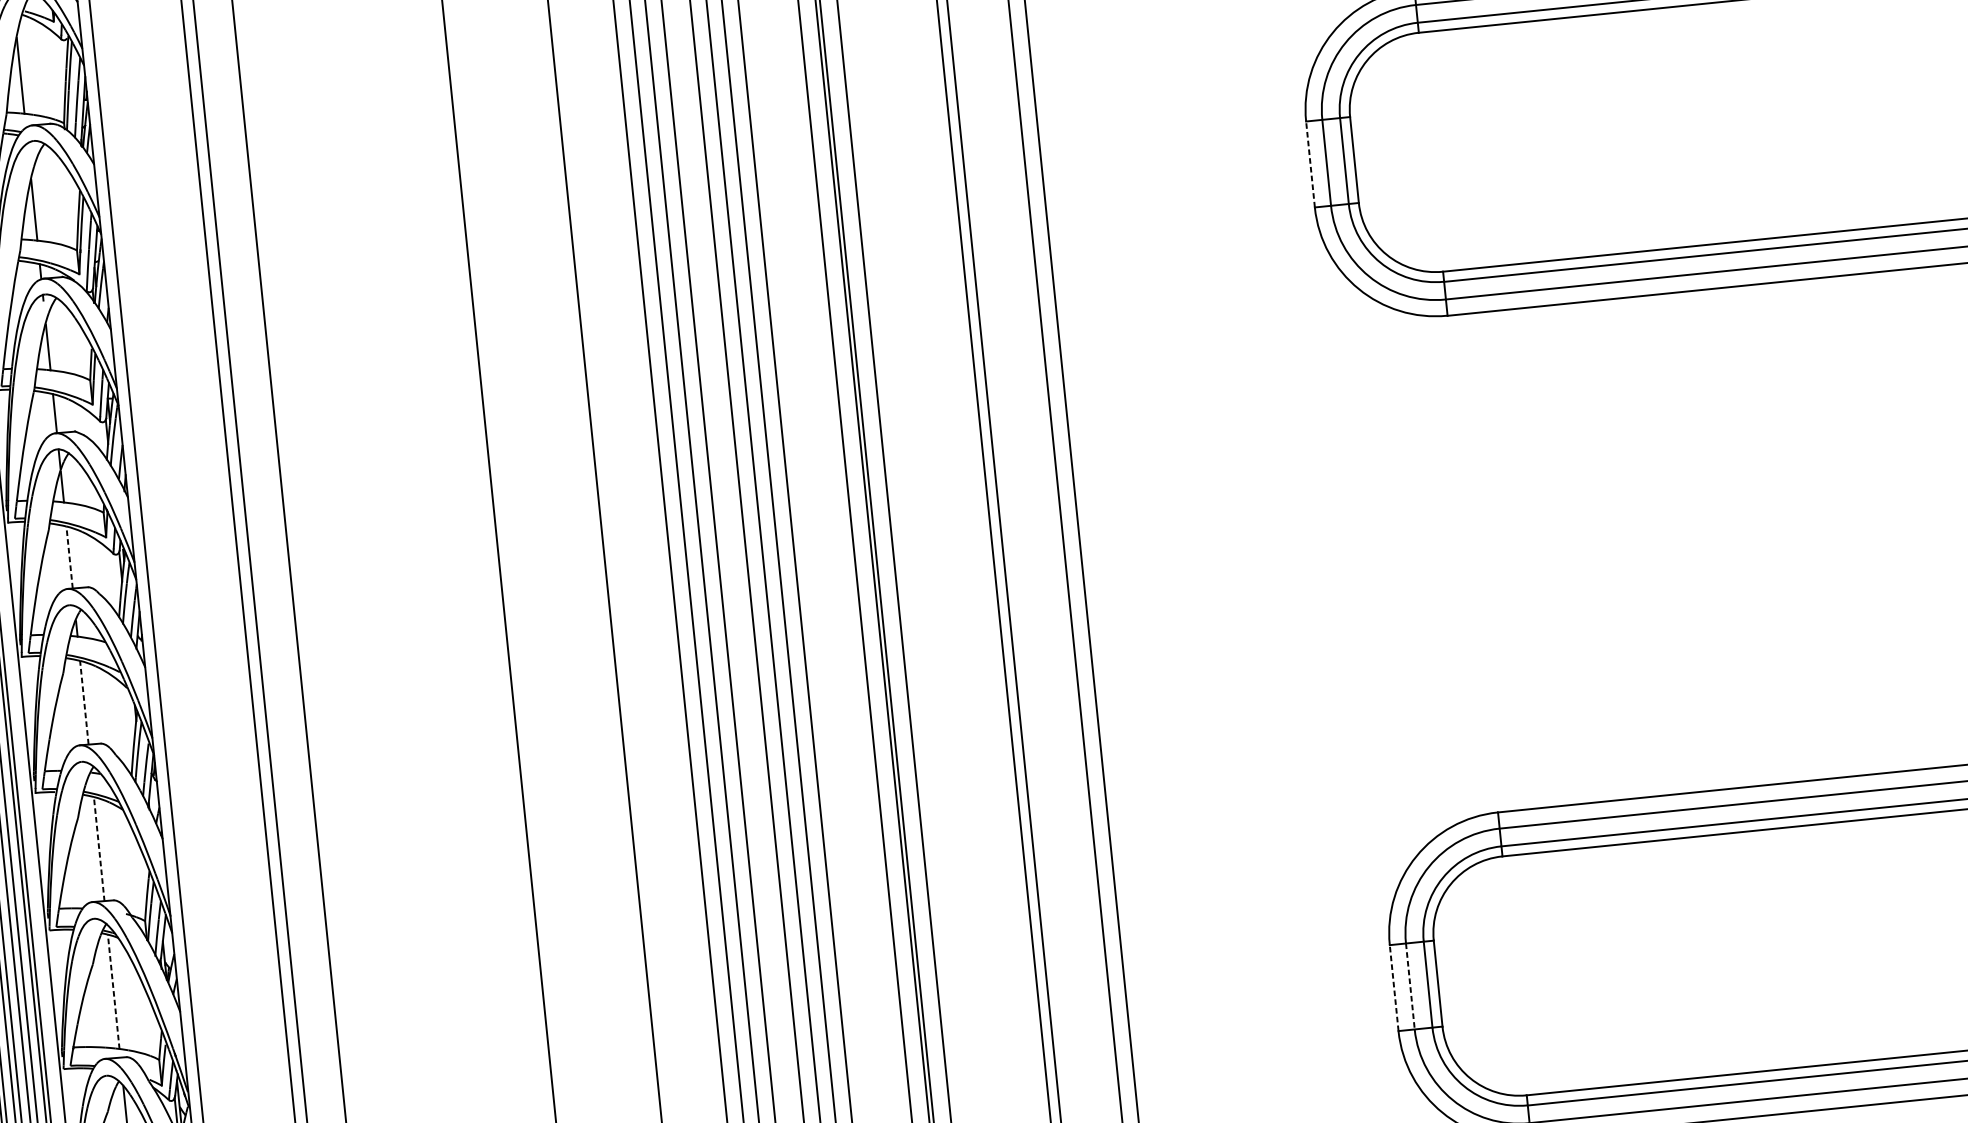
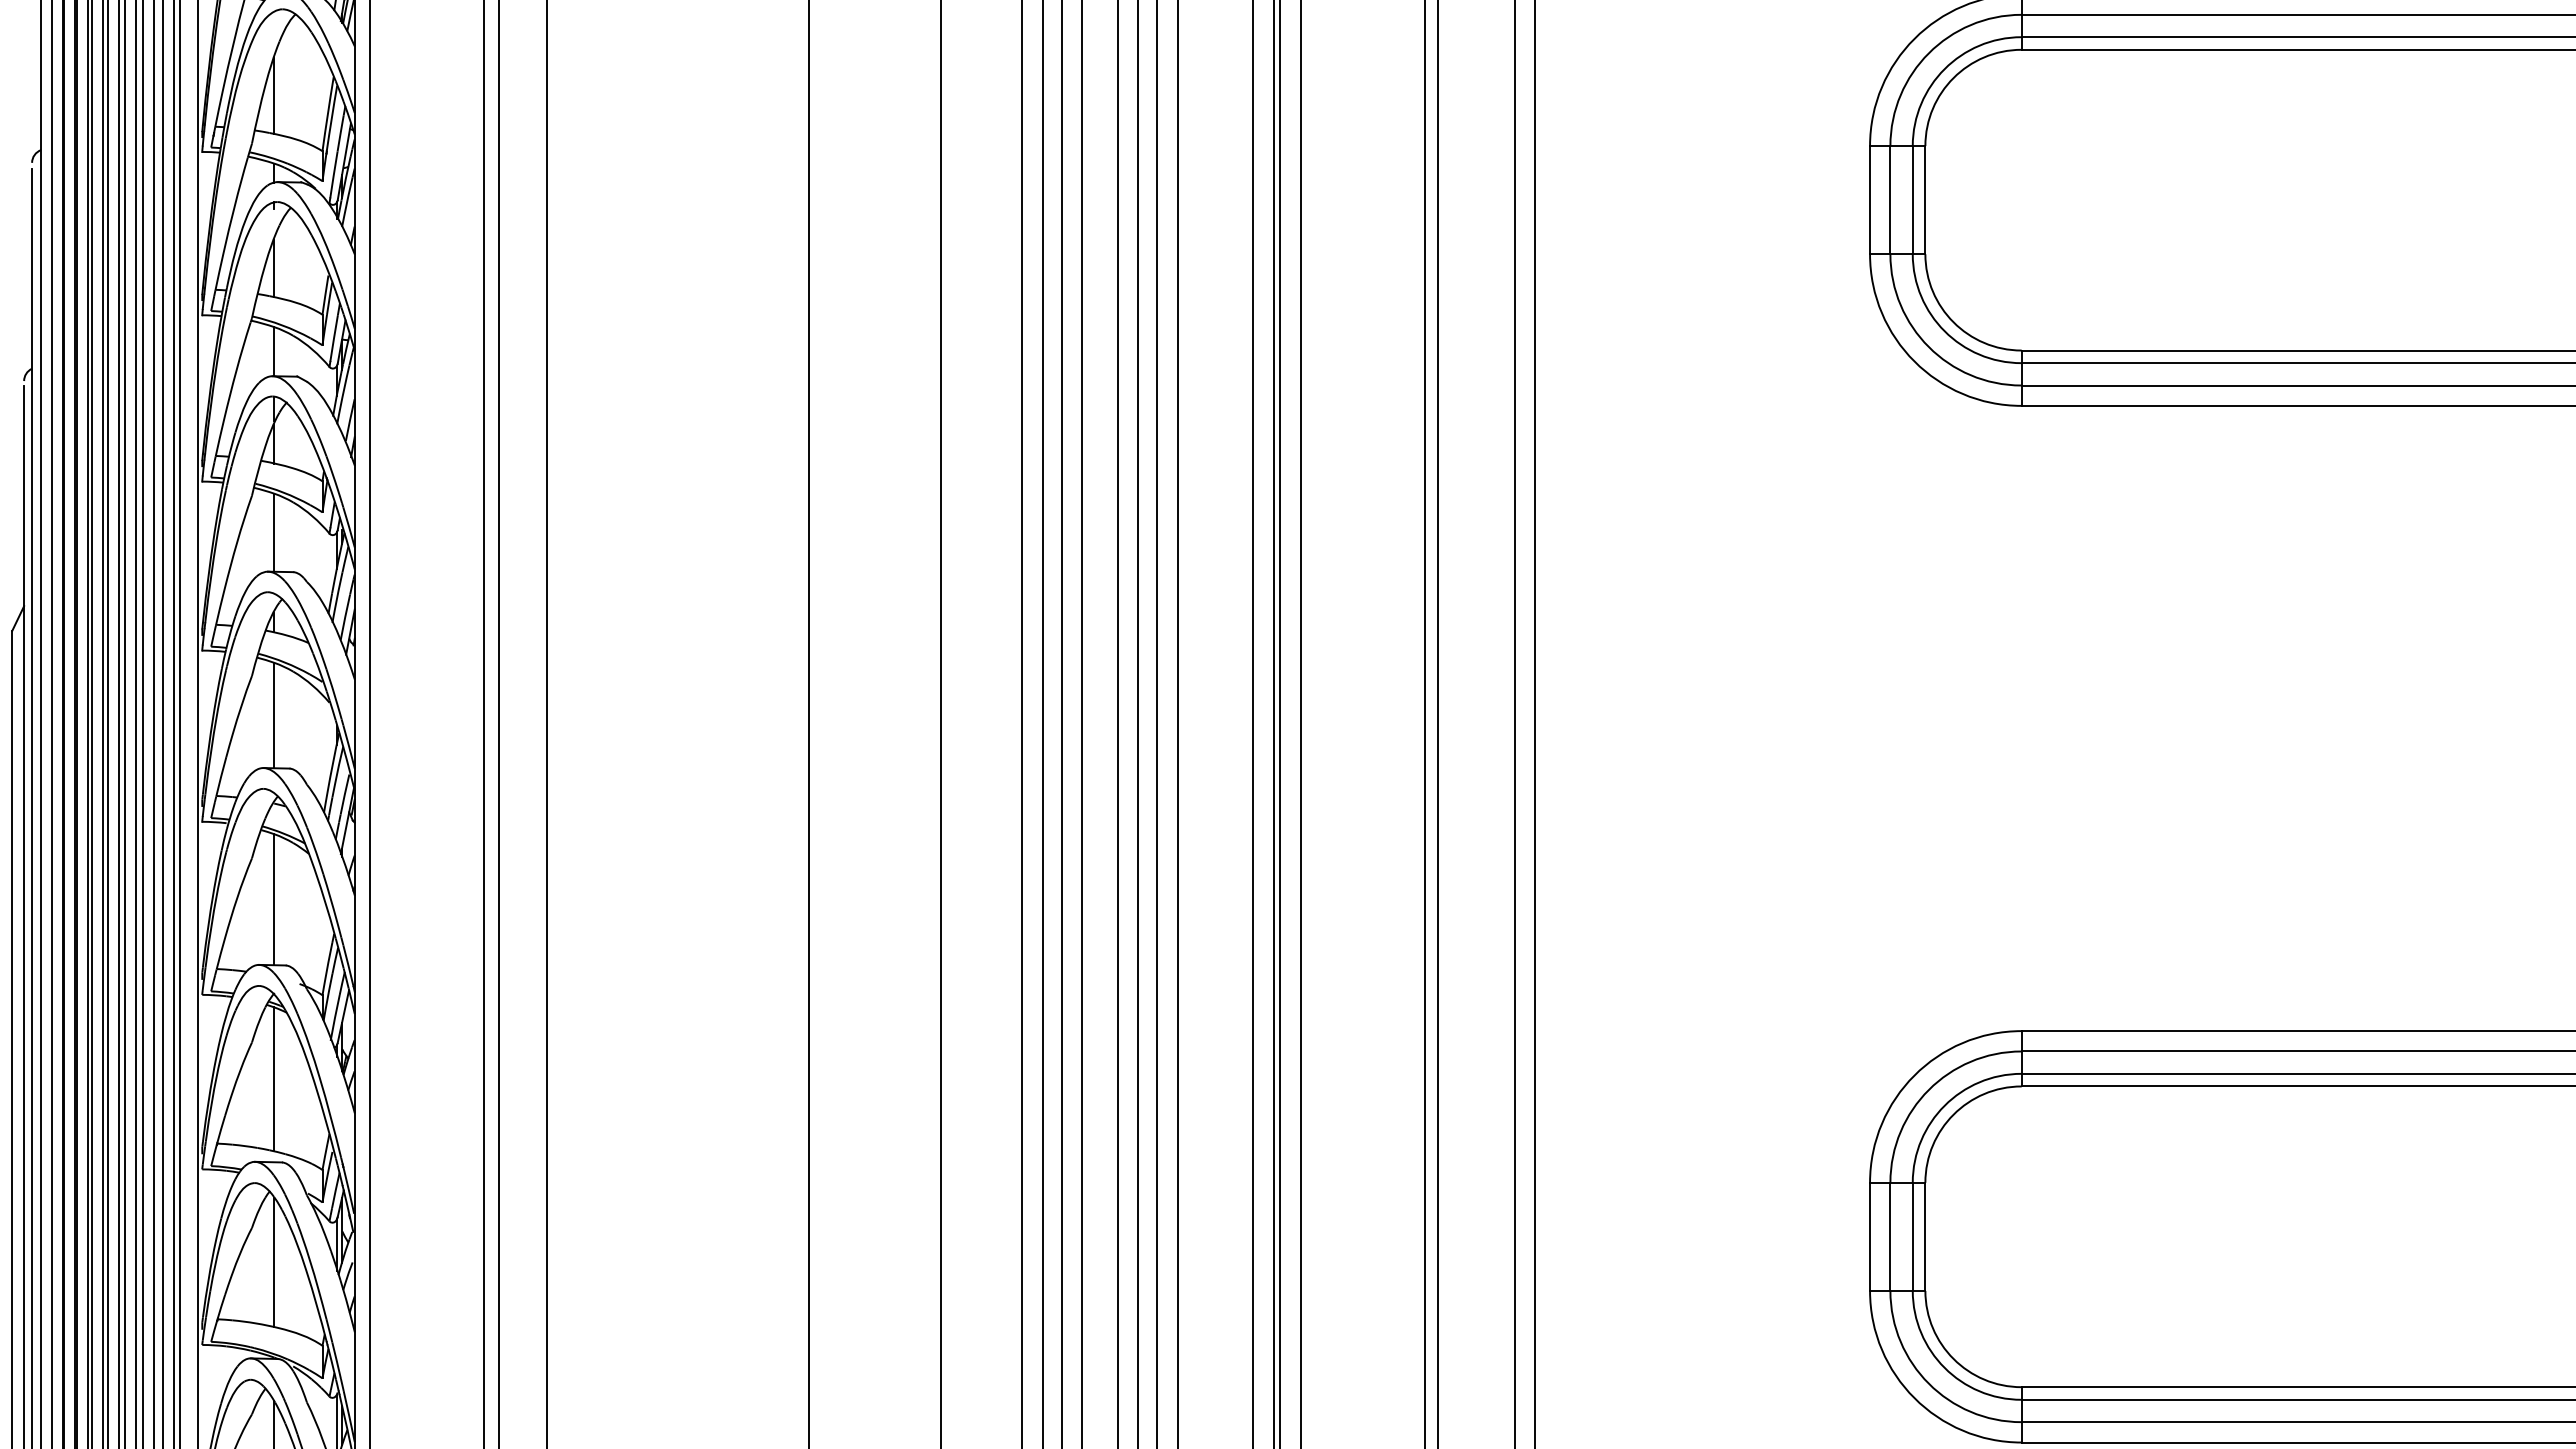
line: (1310, 163) -> (1870, 199), dashed -> solid
line: (69, 557) -> (274, 532), dashed -> solid
line: (84, 702) -> (274, 715), dashed -> solid
line: (99, 848) -> (274, 899), dashed -> solid
line: (1394, 987) -> (1870, 1236), dashed -> solid
line: (1410, 987) -> (1890, 1237), dashed -> solid
line: (113, 991) -> (274, 1078), dashed -> solid

